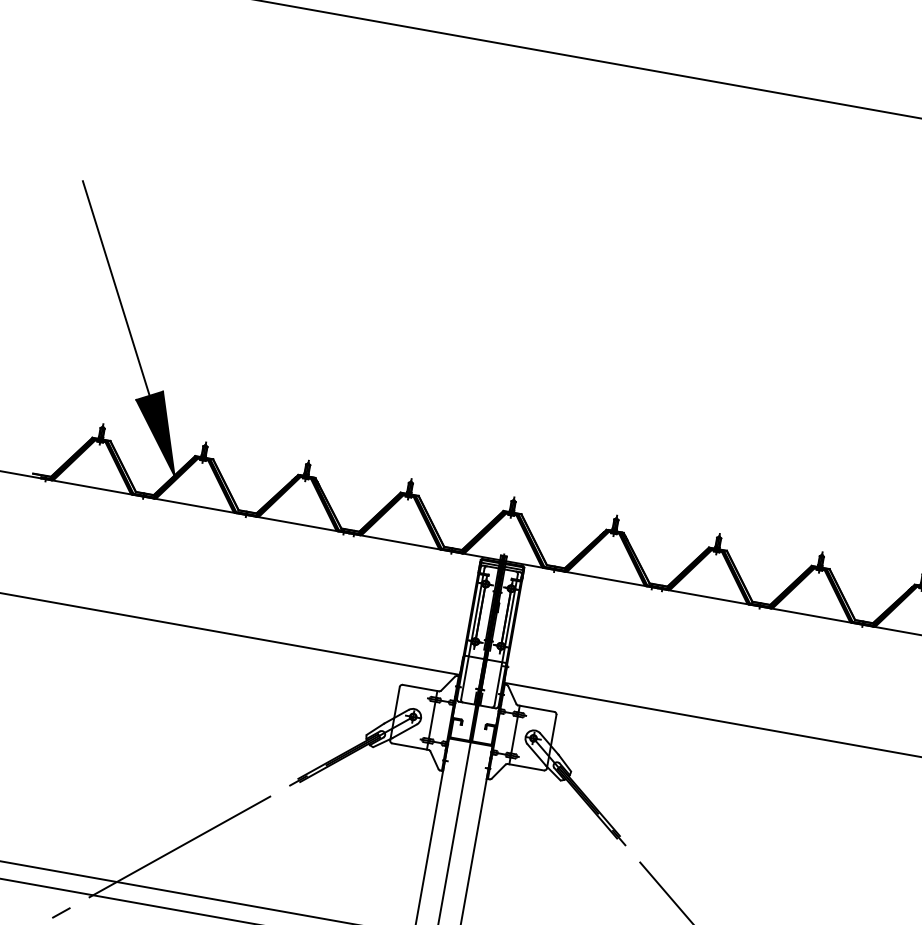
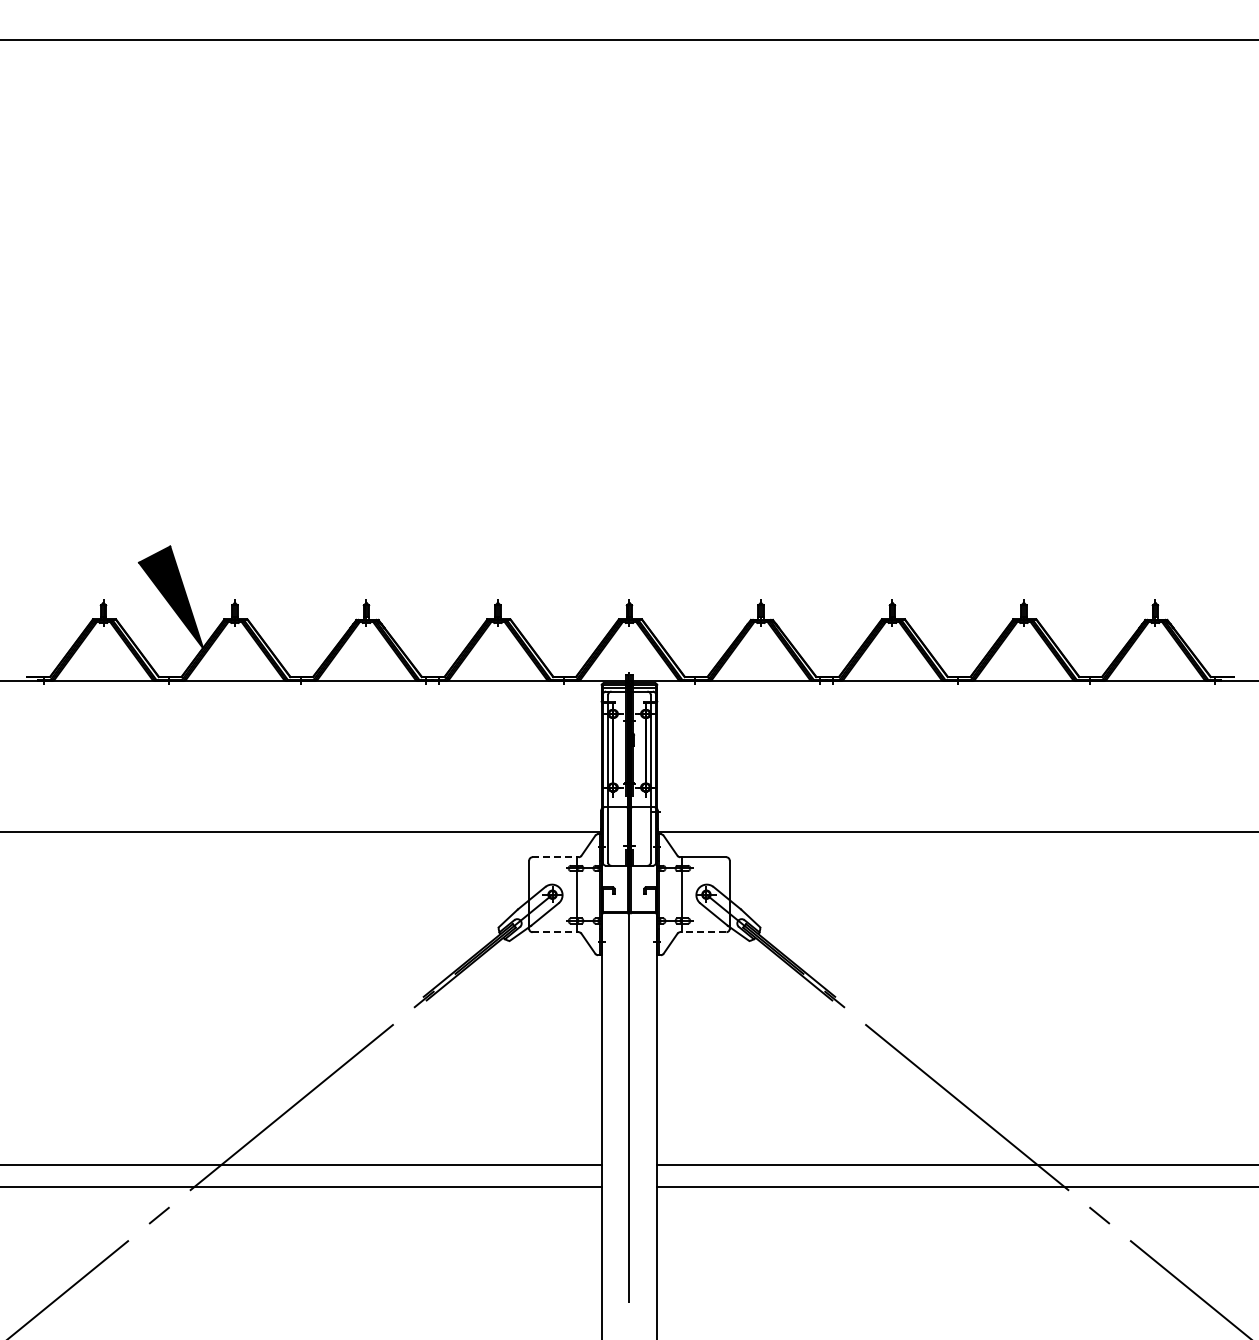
line: (116, 288) -> (89, 428), removed
line: (421, 688) -> (556, 857), solid -> dashed
line: (411, 747) -> (556, 932), solid -> dashed
line: (525, 767) -> (702, 932), solid -> dashed

